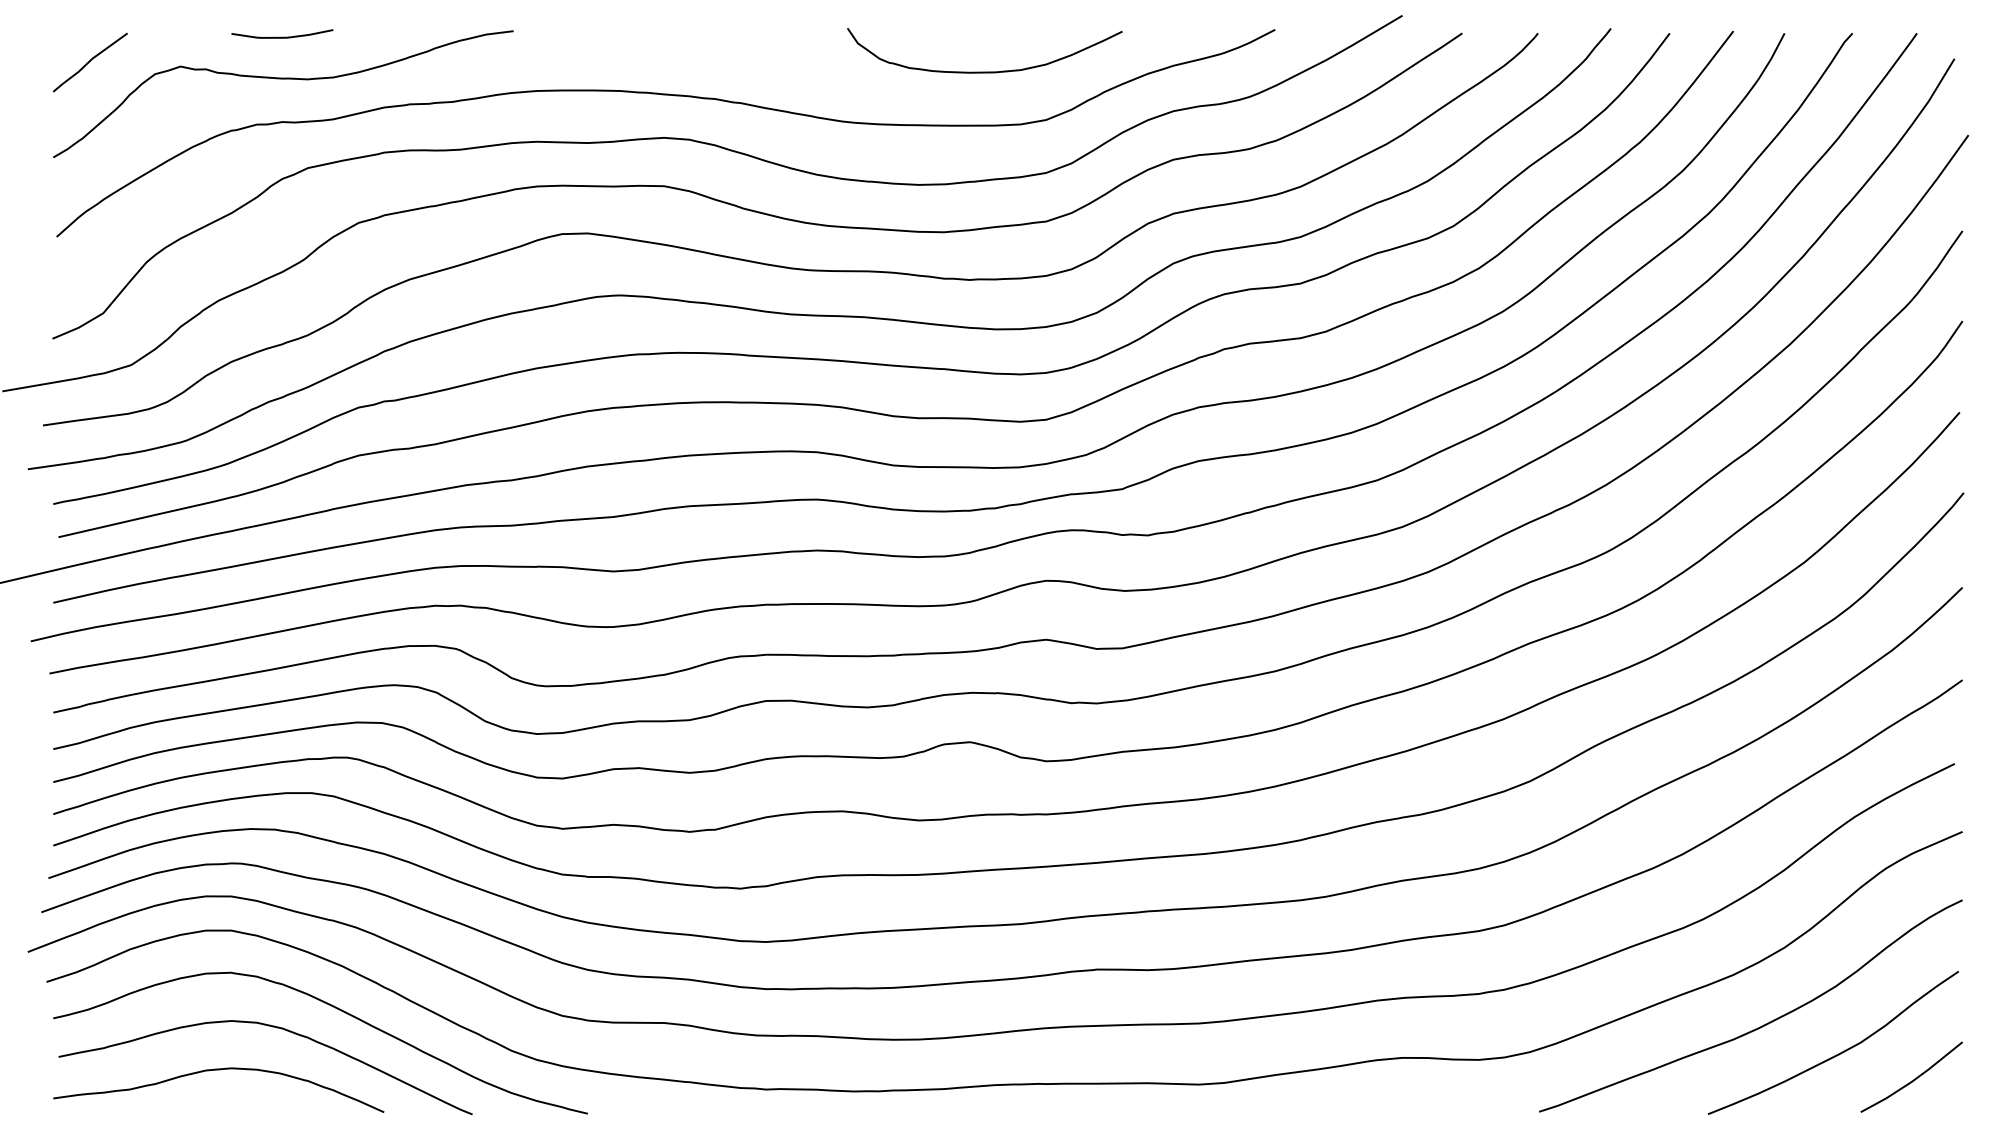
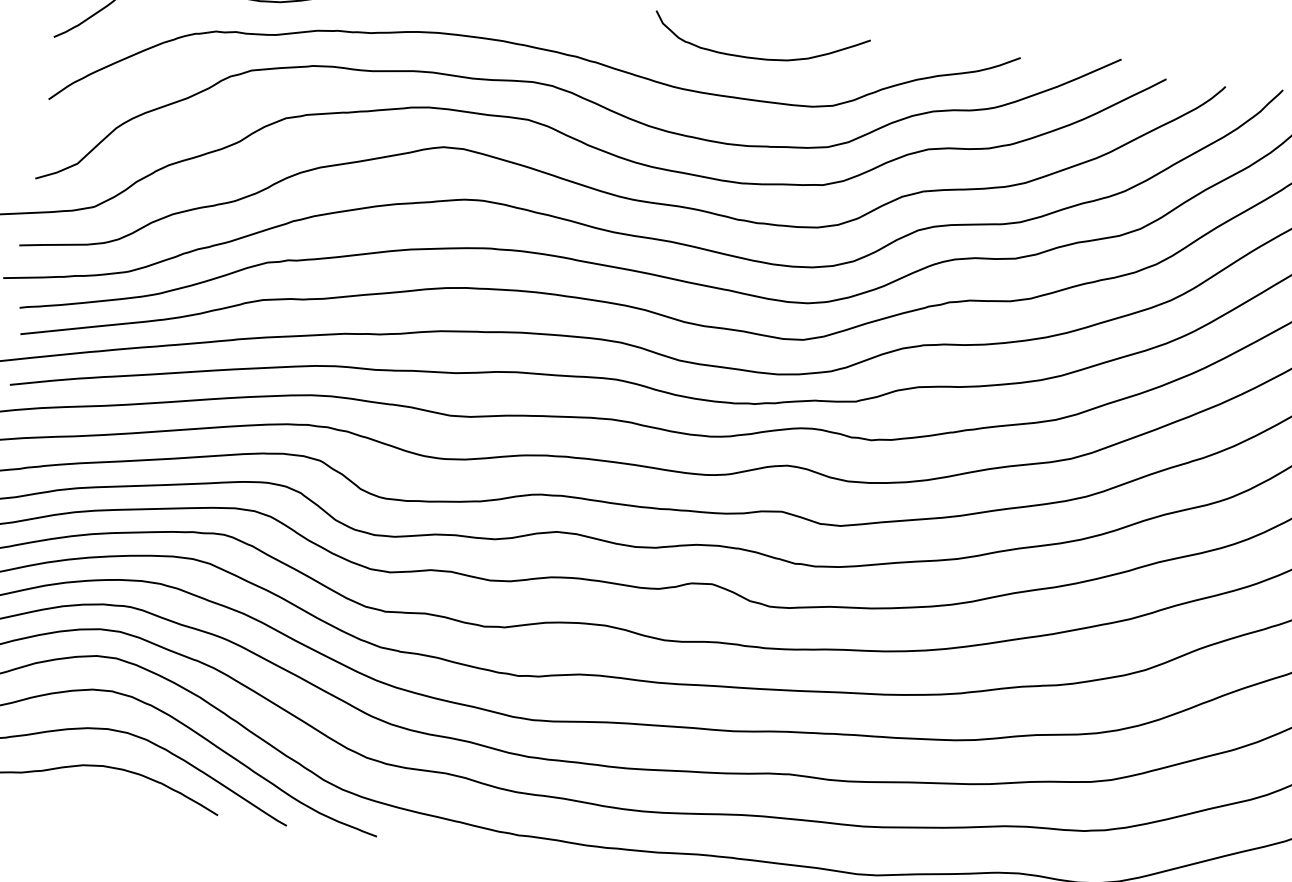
curve: (984, 71) -> (759, 57), moved

